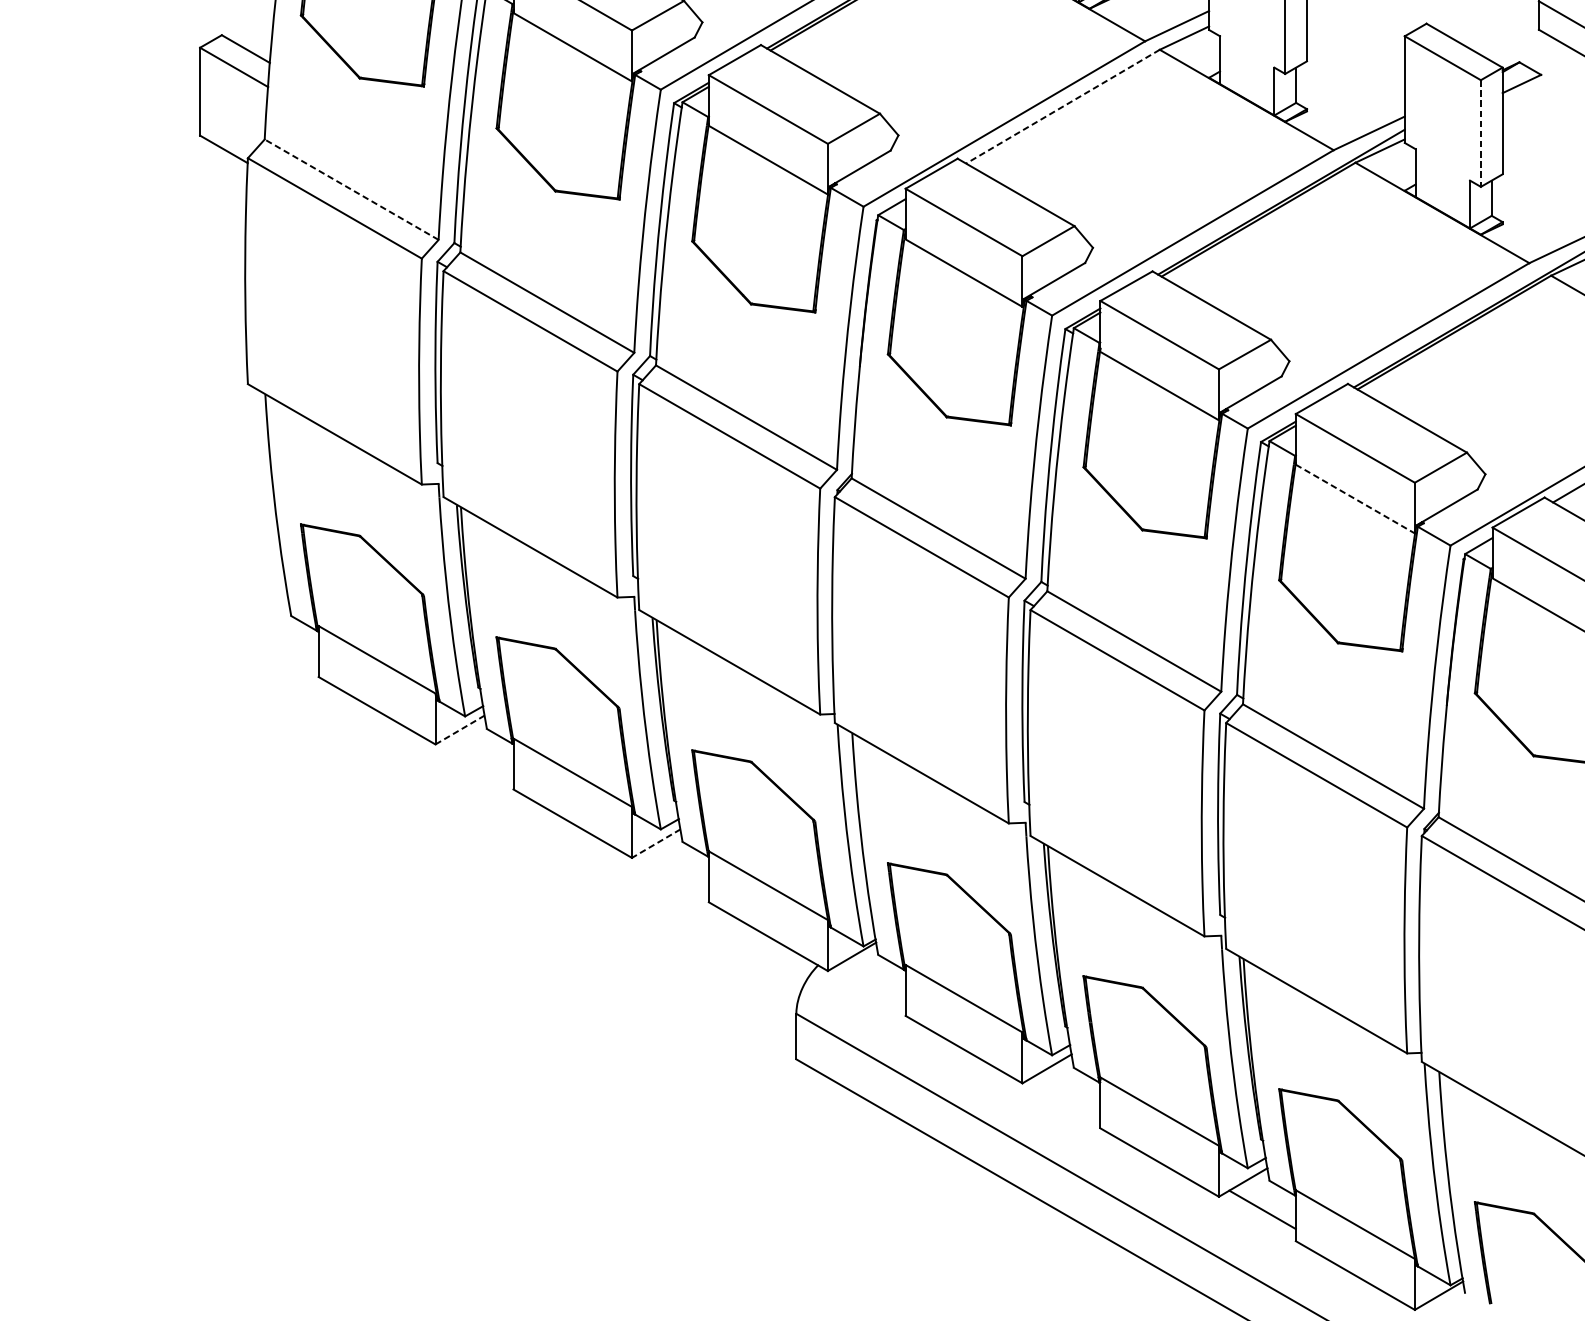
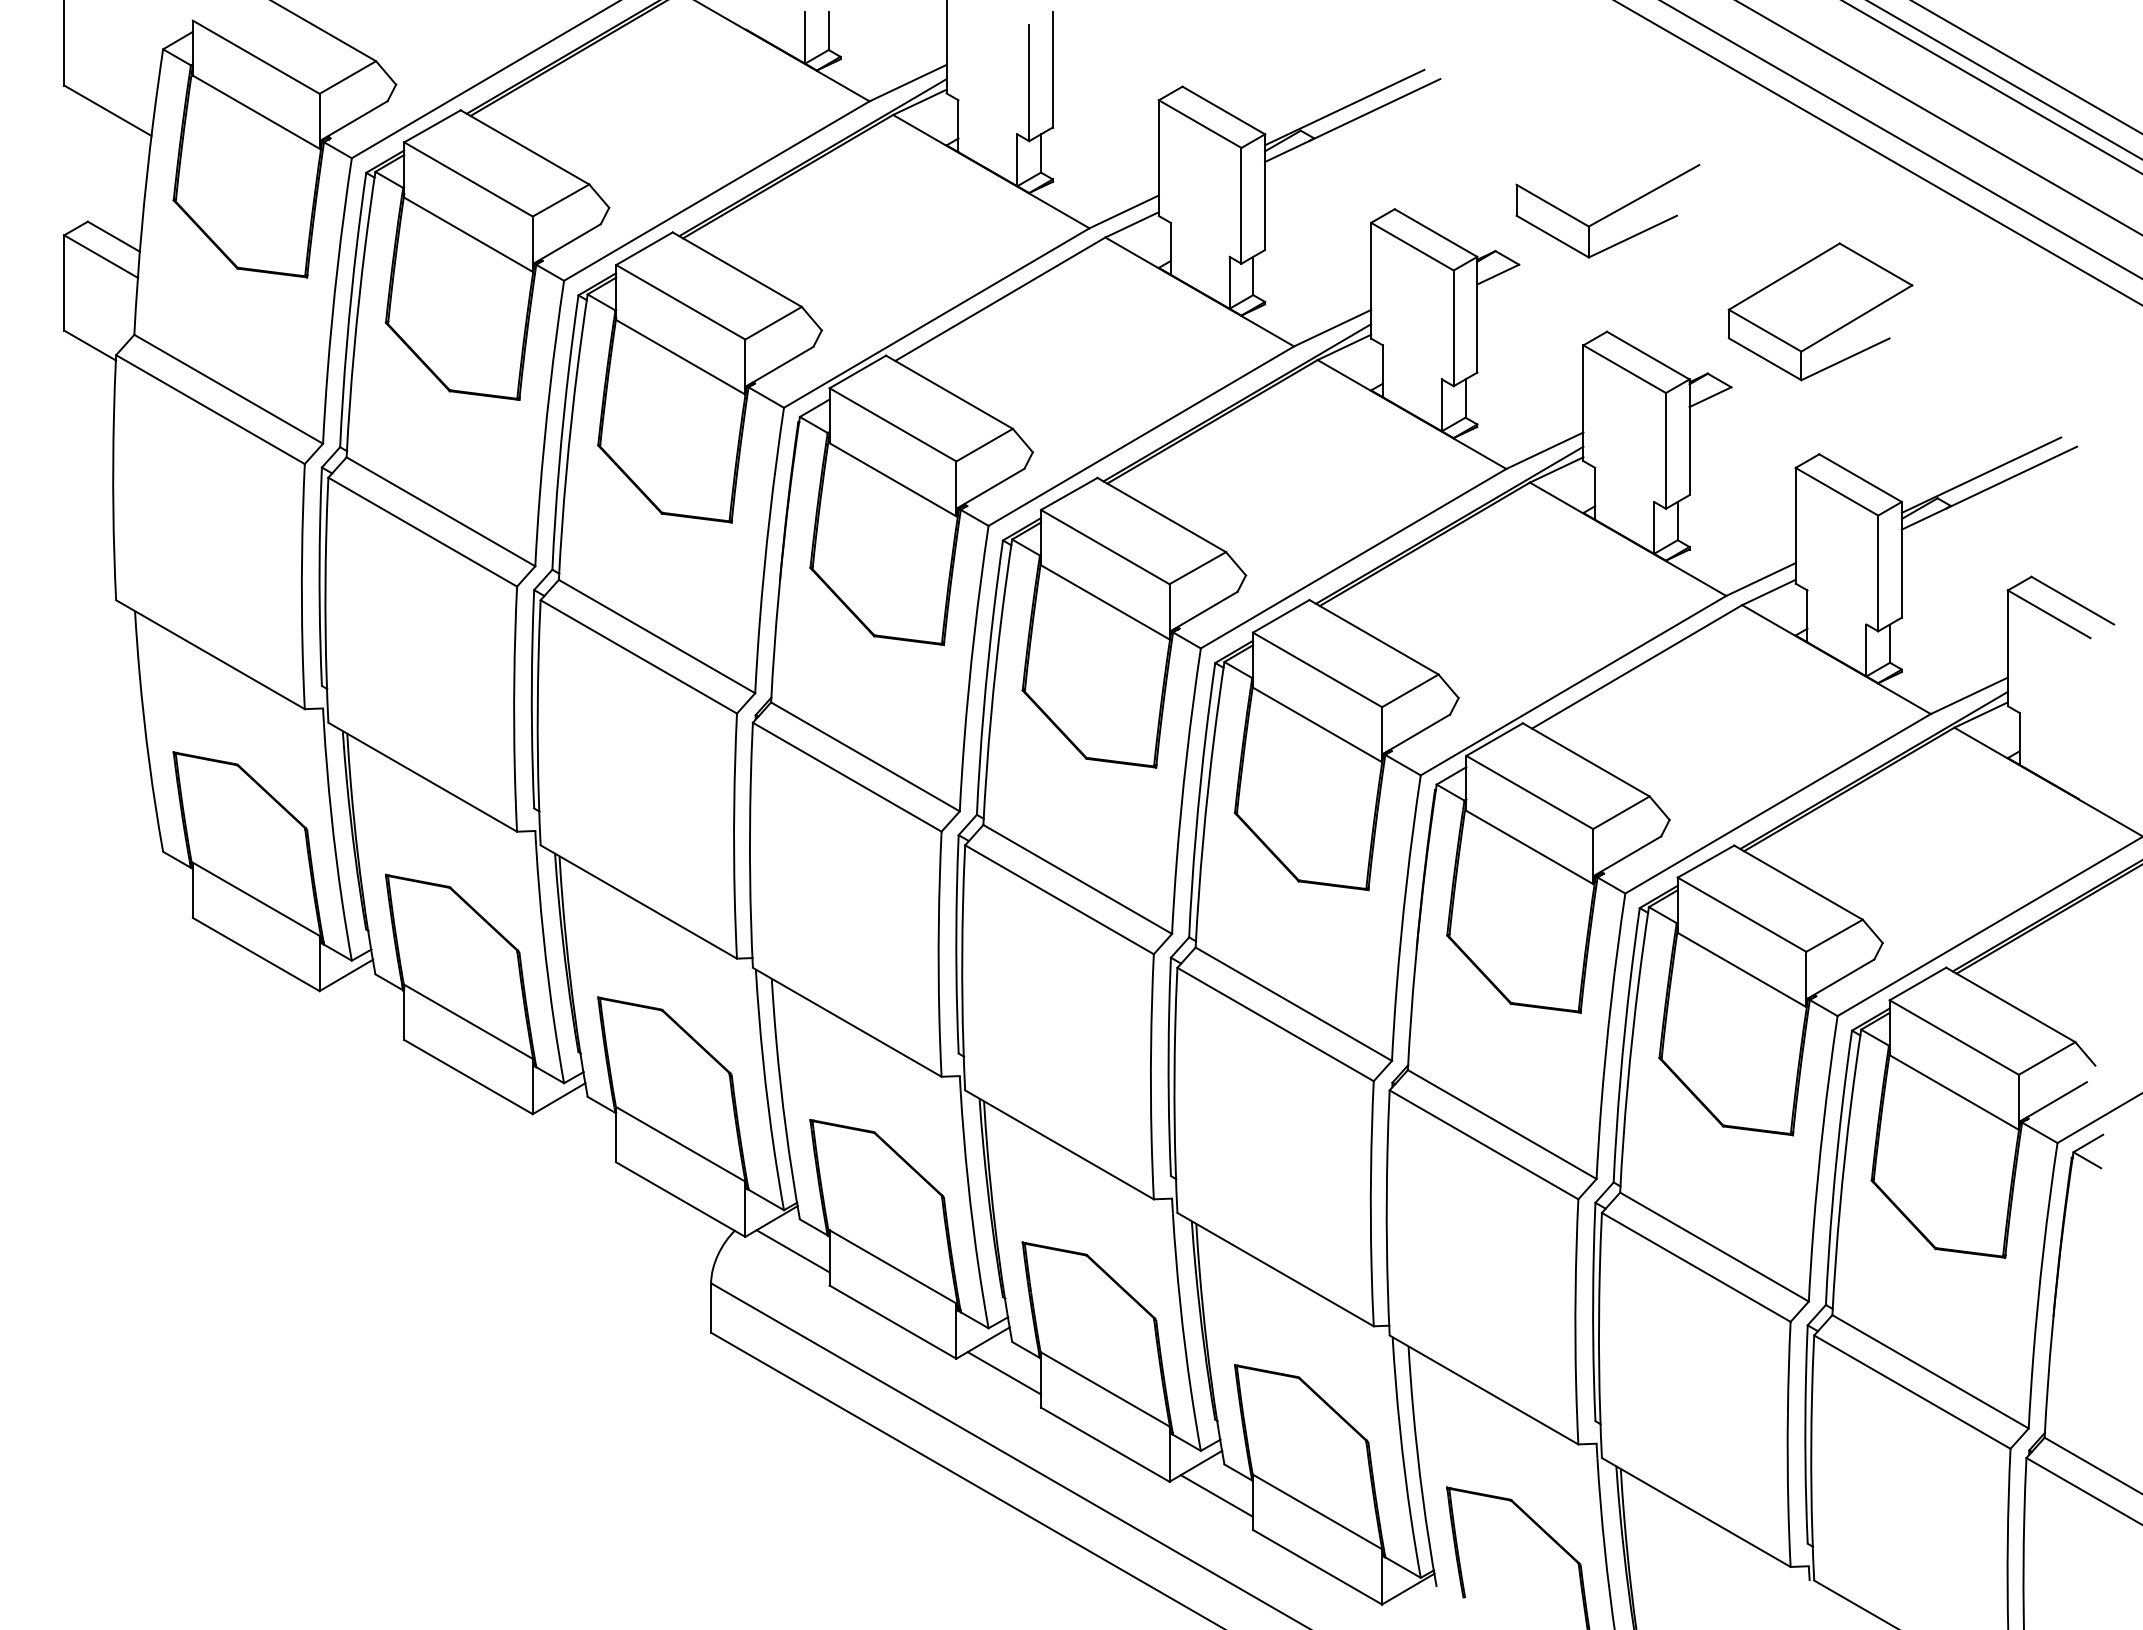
line: (1063, 106) -> (1000, 299), dashed -> solid
line: (1480, 133) -> (1453, 328), dashed -> solid
line: (351, 189) -> (228, 389), dashed -> solid
line: (1355, 498) -> (1317, 724), dashed -> solid
line: (459, 730) -> (345, 975), dashed -> solid
line: (656, 843) -> (559, 1098), dashed -> solid
line: (871, 984) -> (792, 1251), added
line: (1066, 1096) -> (1004, 1373), added

